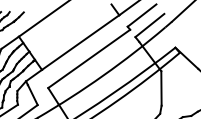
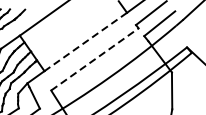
line: (80, 42) -> (85, 41), solid -> dashed
line: (89, 58) -> (95, 58), solid -> dashed

